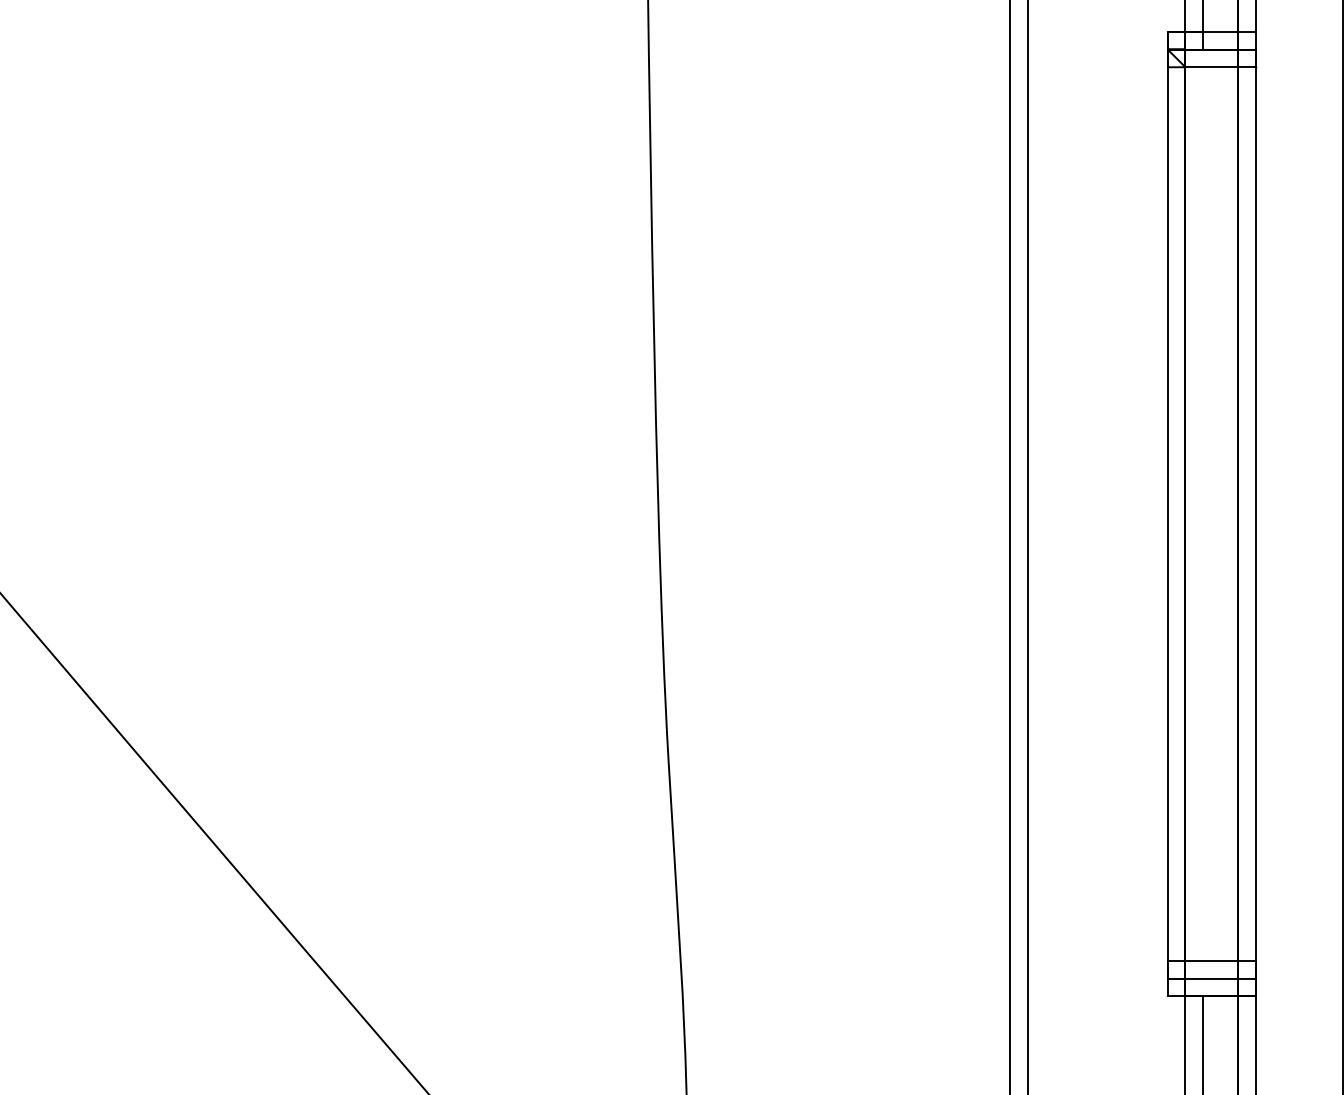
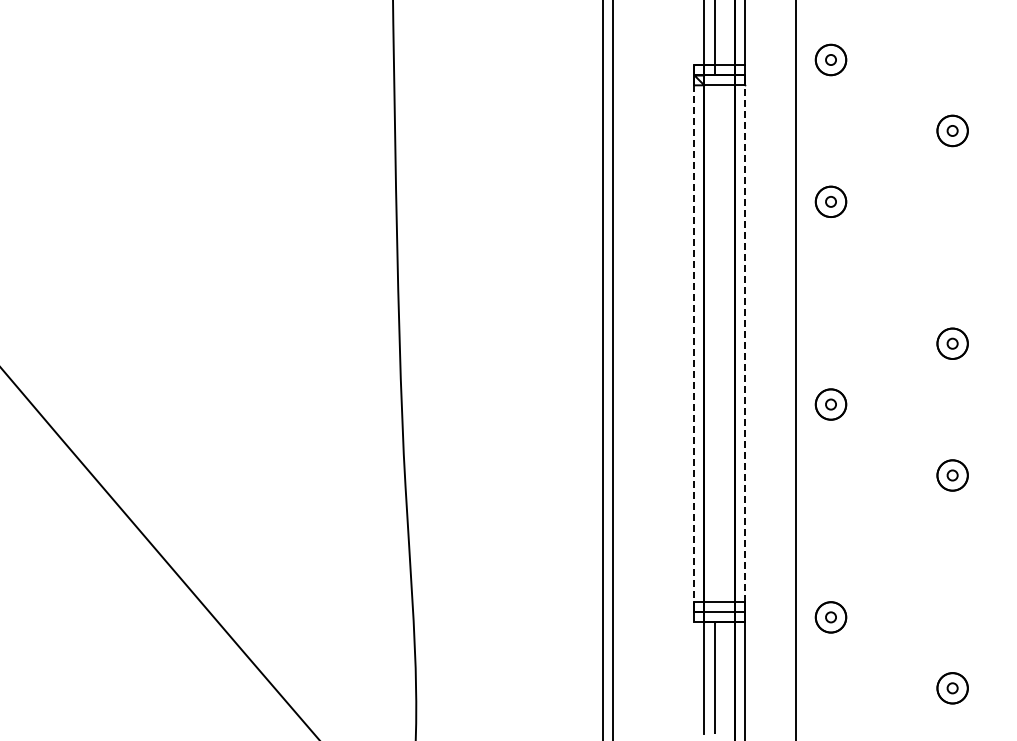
line: (1254, 513) -> (744, 343), solid -> dashed
line: (1168, 515) -> (694, 344), solid -> dashed

